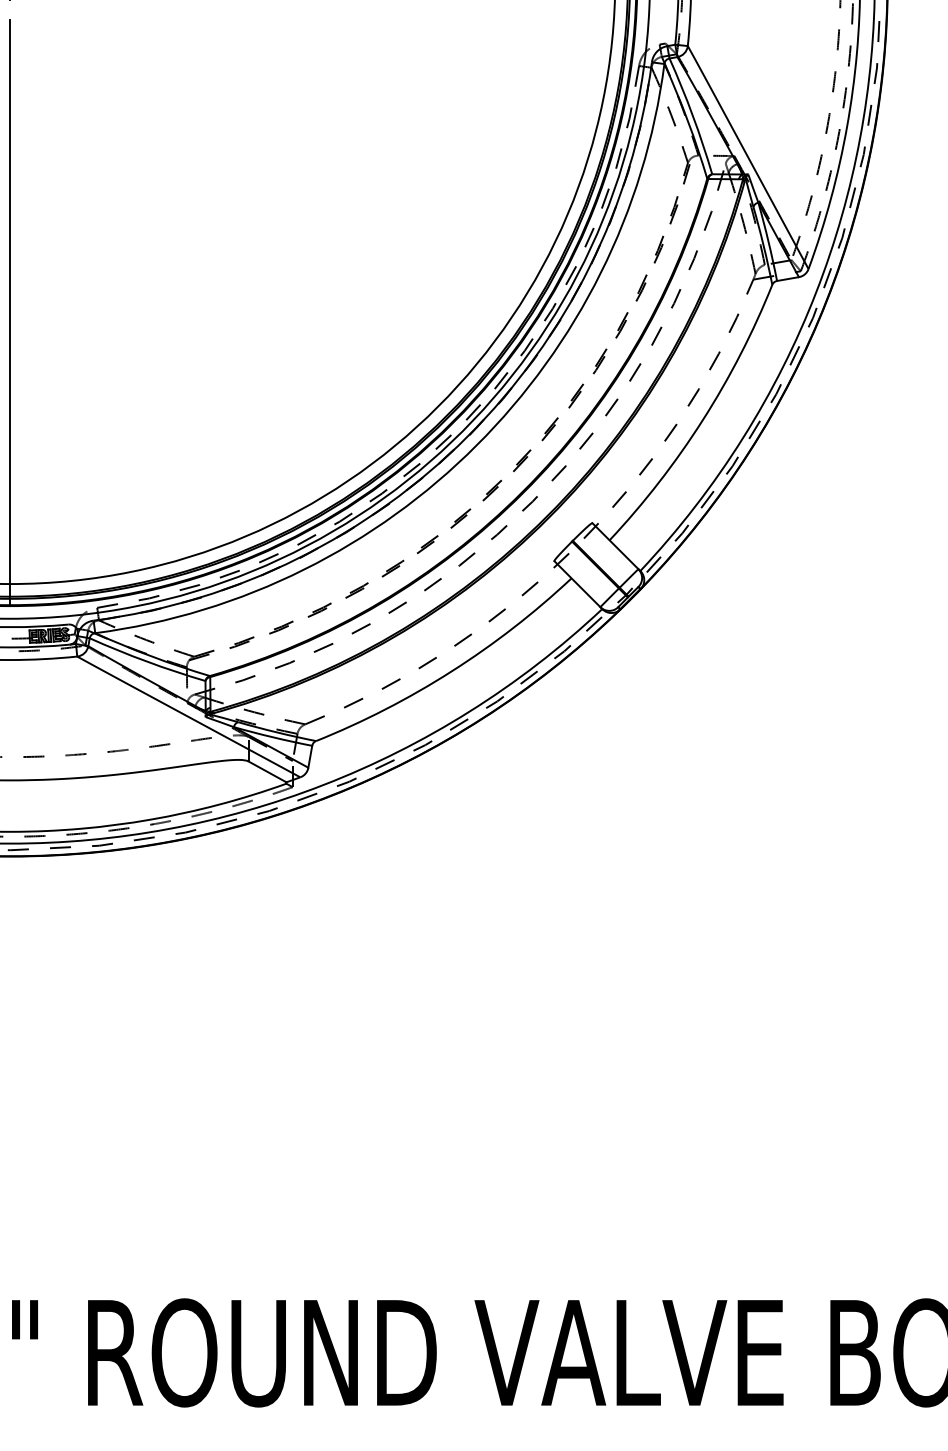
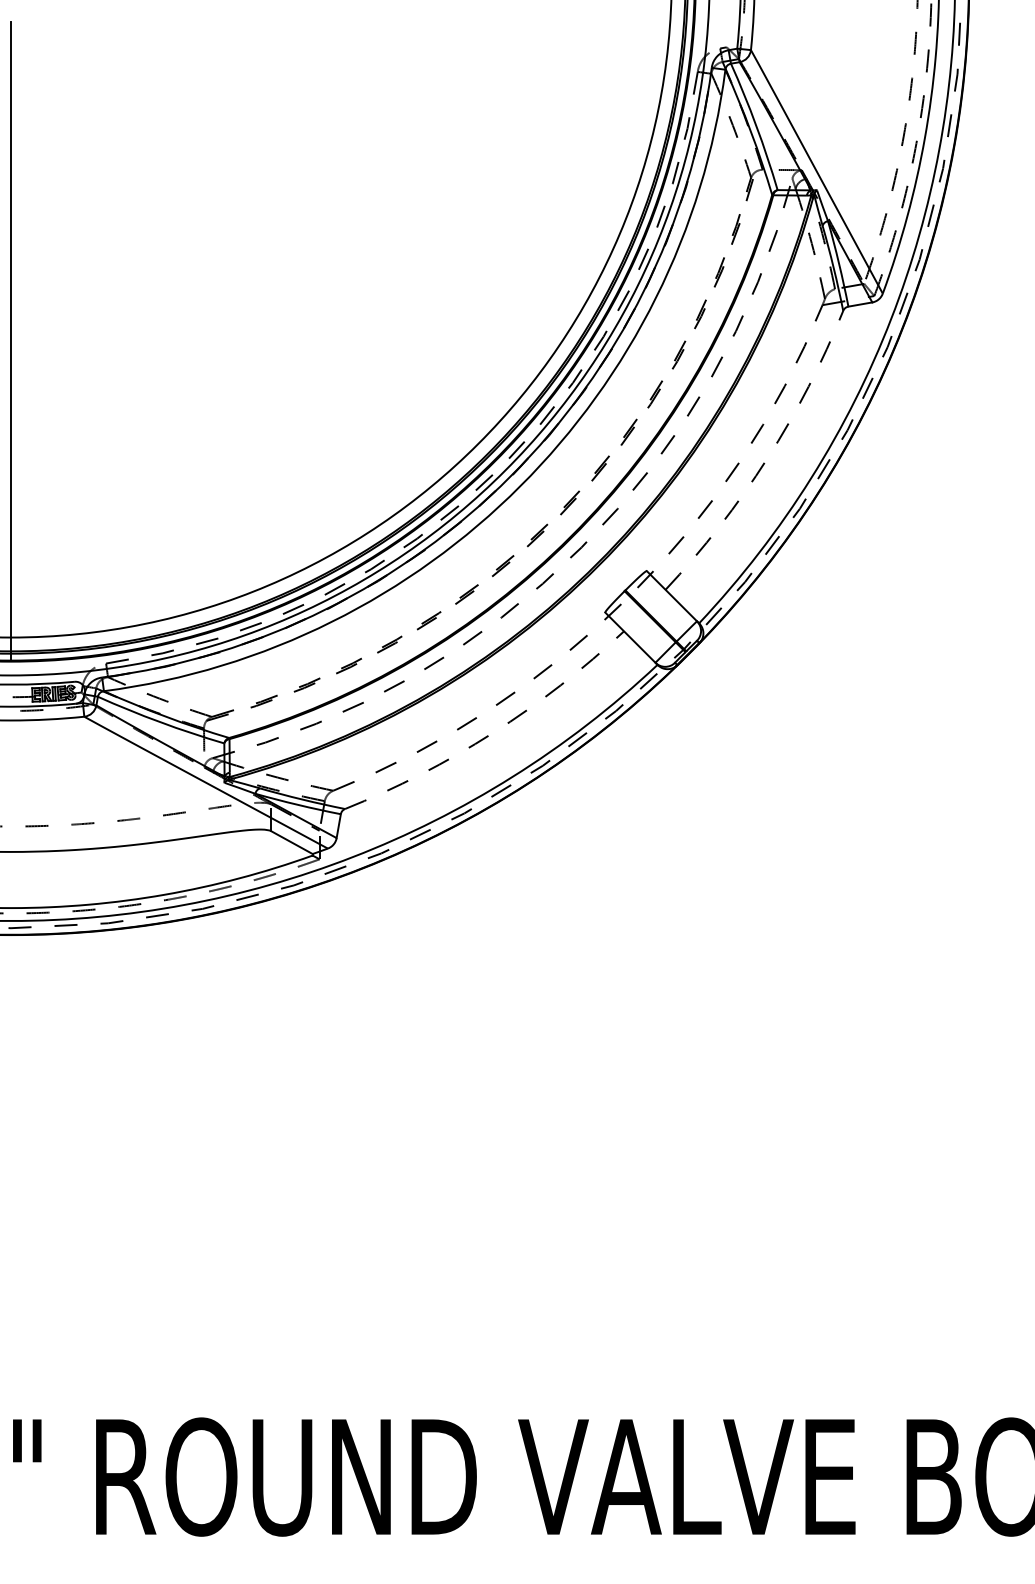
arc: (702, 420) -> (766, 458), solid -> dashed
arc: (451, 671) -> (492, 733), solid -> dashed

